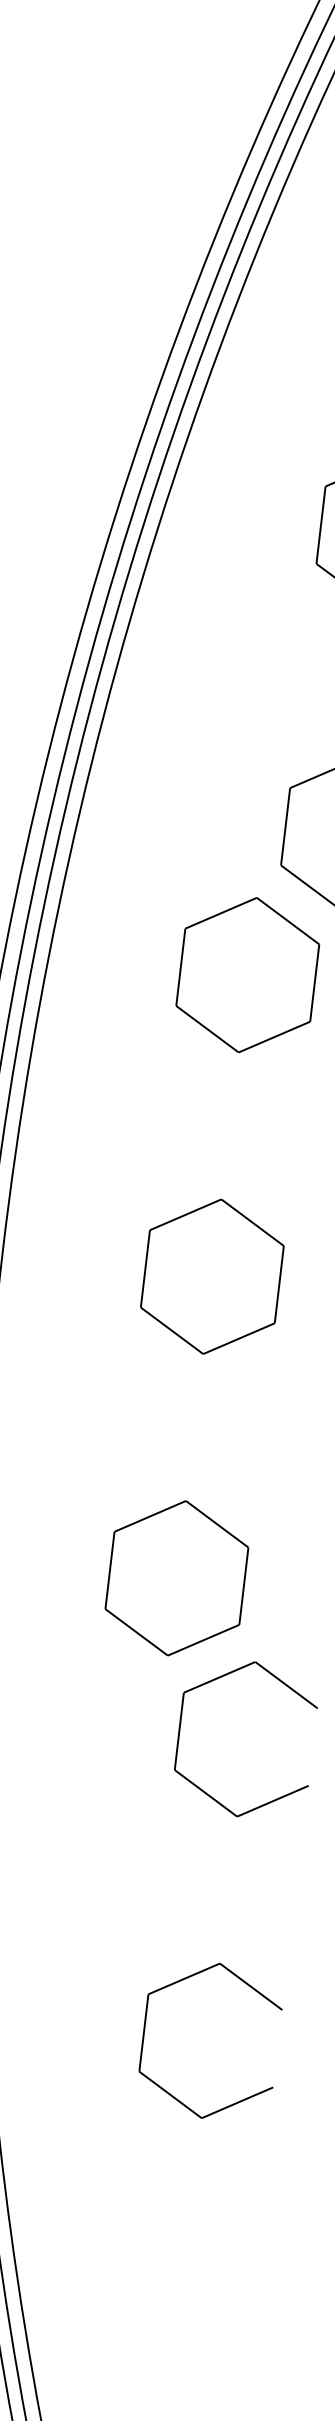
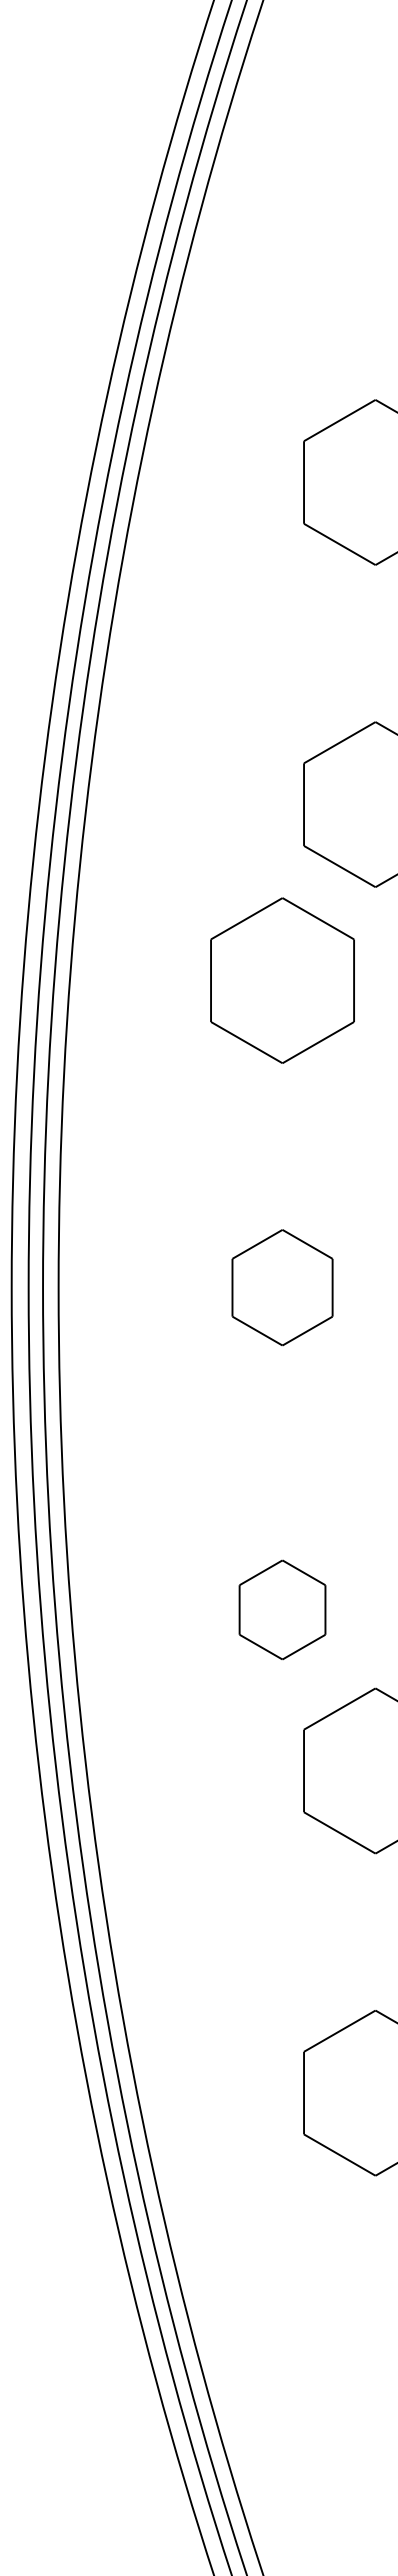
part: (247, 974) -> (282, 980), moved
part: (212, 1276) -> (282, 1287), size x0.7
part: (176, 1577) -> (282, 1609), size x0.6

